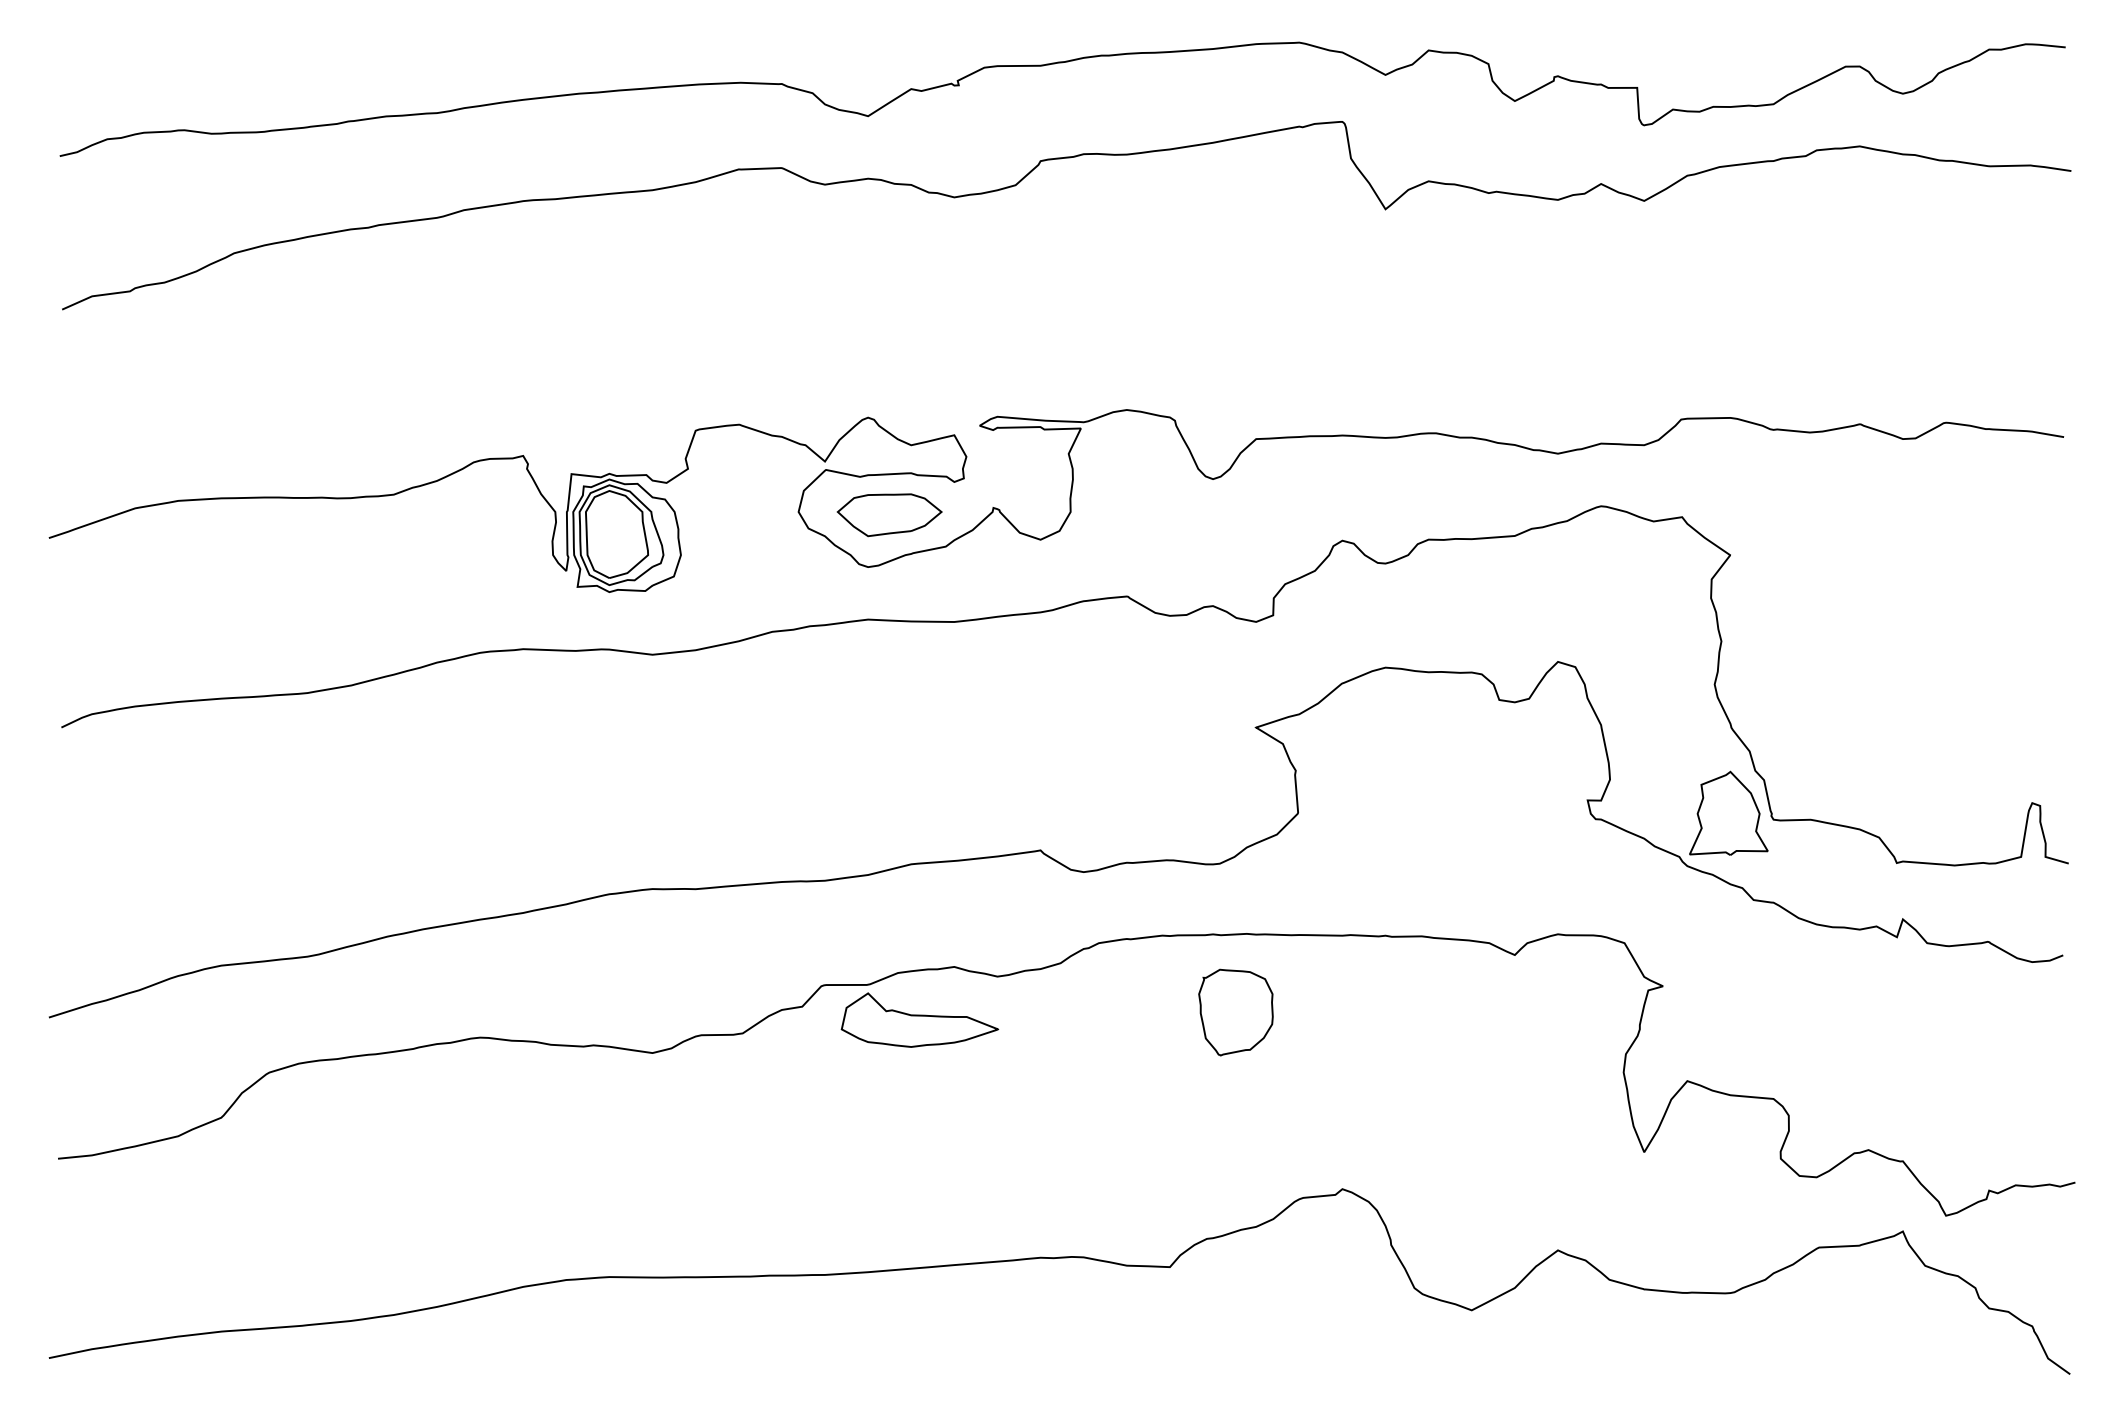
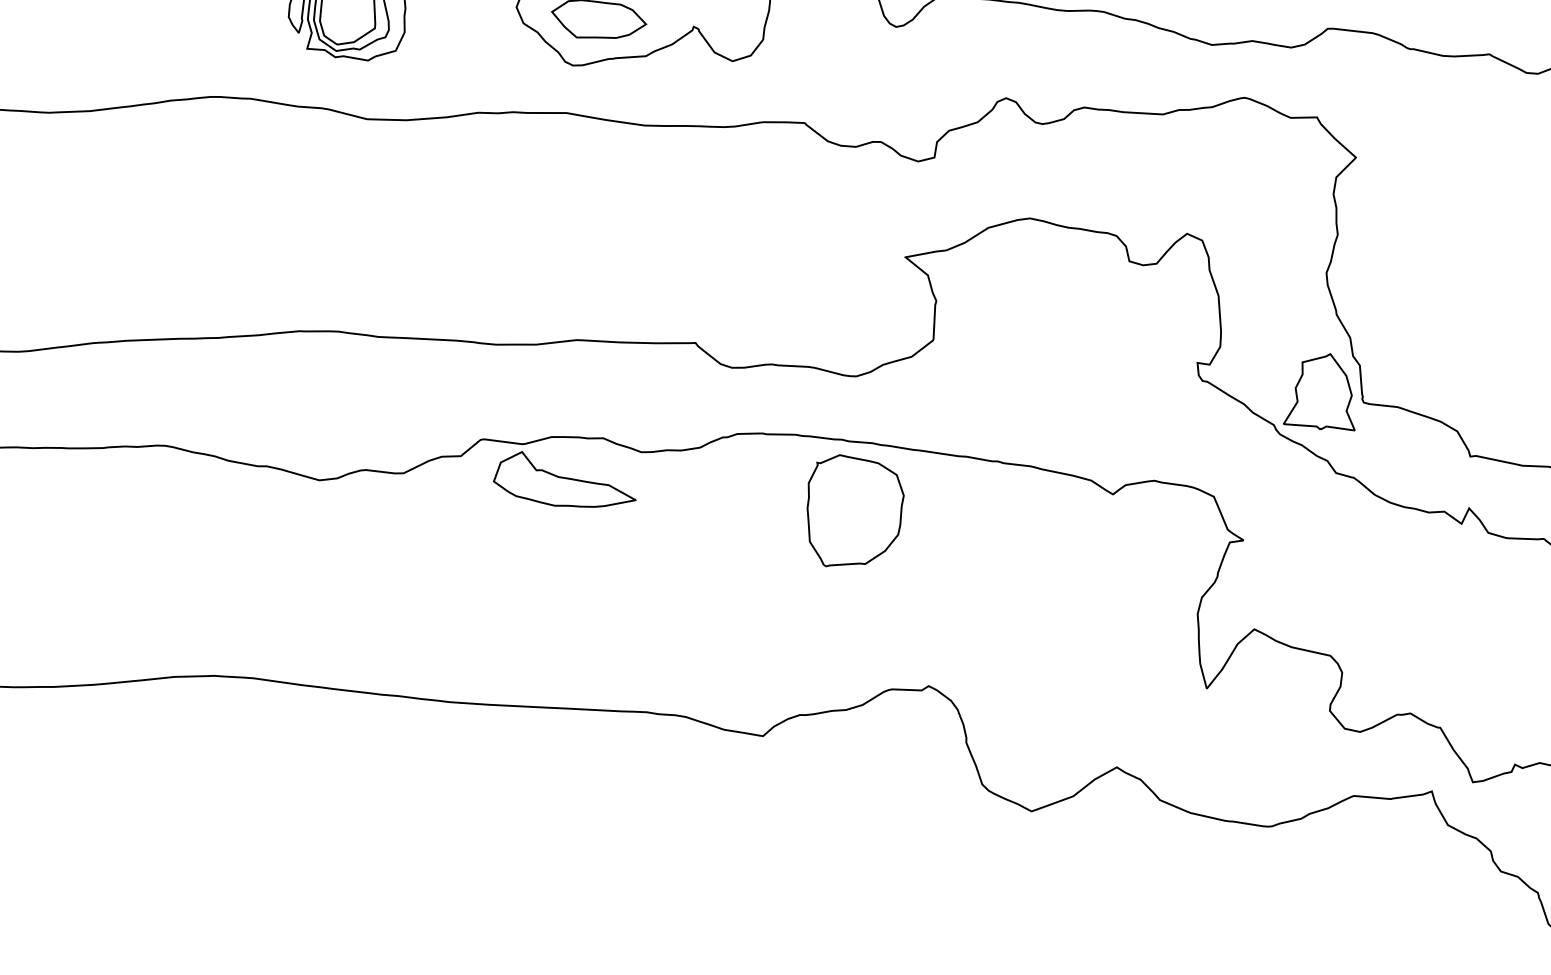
part: (1235, 1012) -> (852, 513), size x1.43

